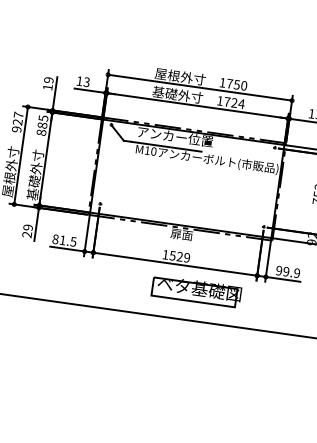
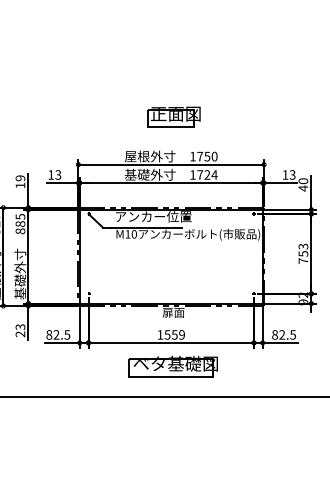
part: (209, 40) -> (173, 116), added
text: (28, 228) -> (20, 327), 29 -> 23
text: (62, 239) -> (56, 334), 81.5 -> 82.5
text: (179, 256) -> (174, 334), 1529 -> 1559
text: (287, 271) -> (283, 334), 99.9 -> 82.5
part: (196, 290) -> (172, 366), moved

